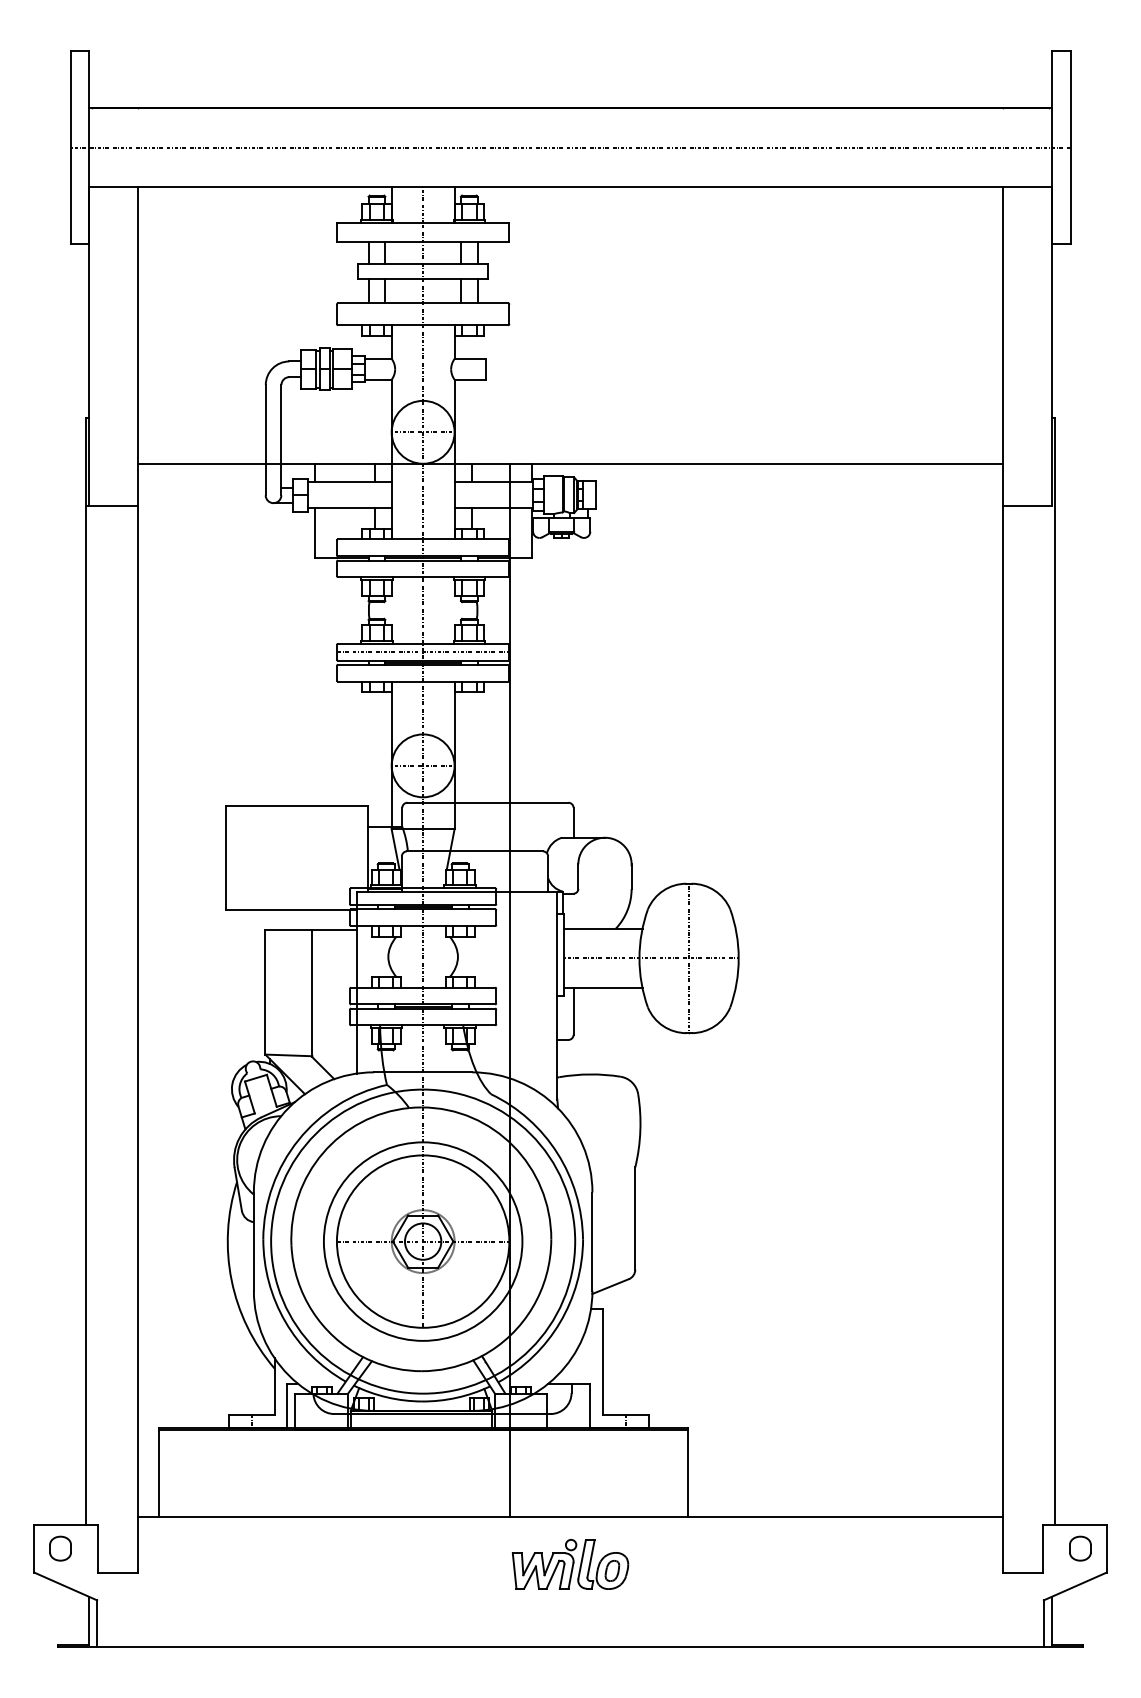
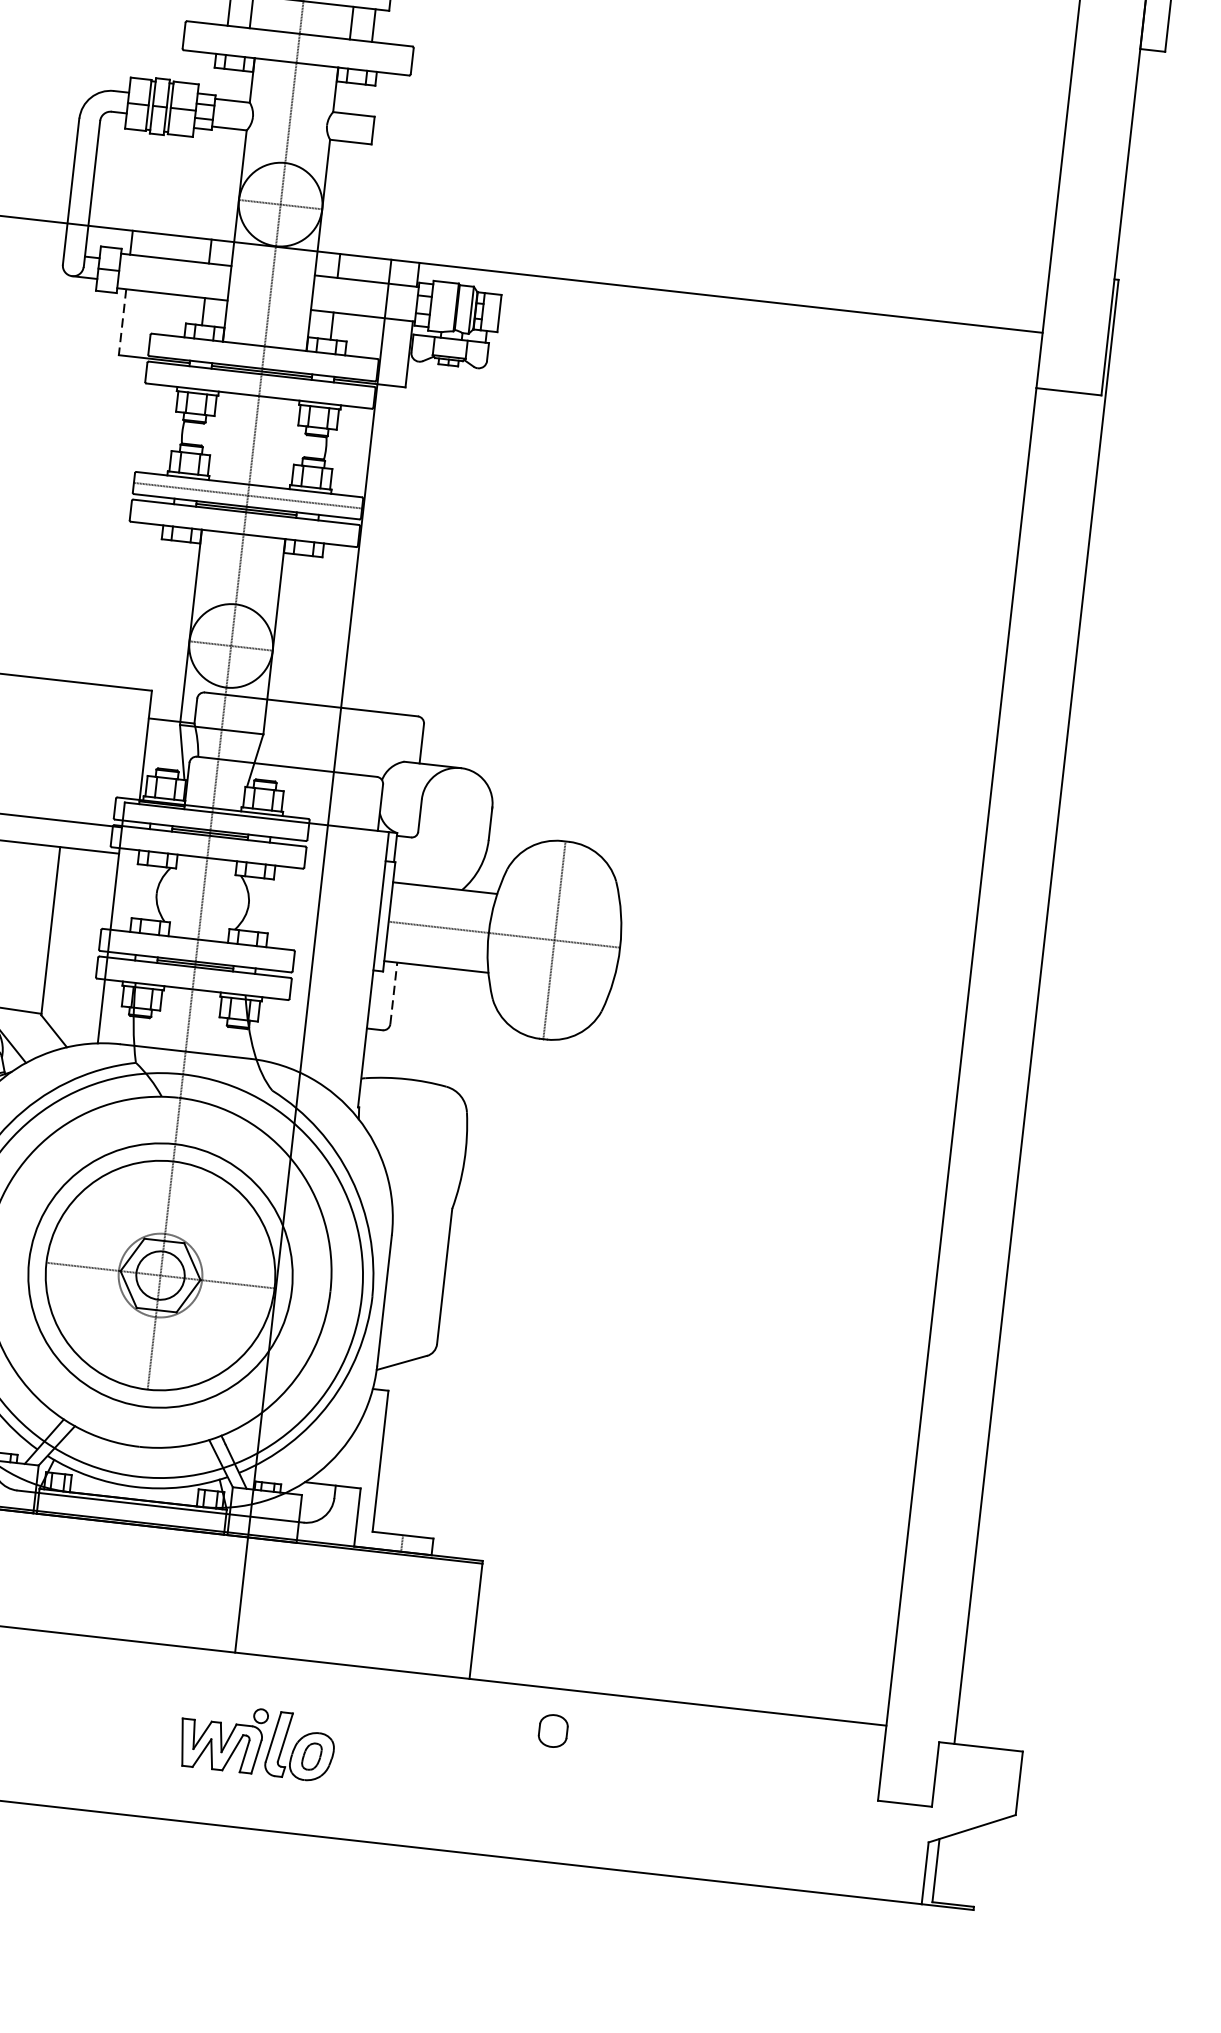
line: (315, 533) -> (123, 322), solid -> dashed
line: (573, 1010) -> (393, 992), solid -> dashed
part: (1080, 1548) -> (553, 1730), moved
part: (570, 1564) -> (257, 1741), moved

